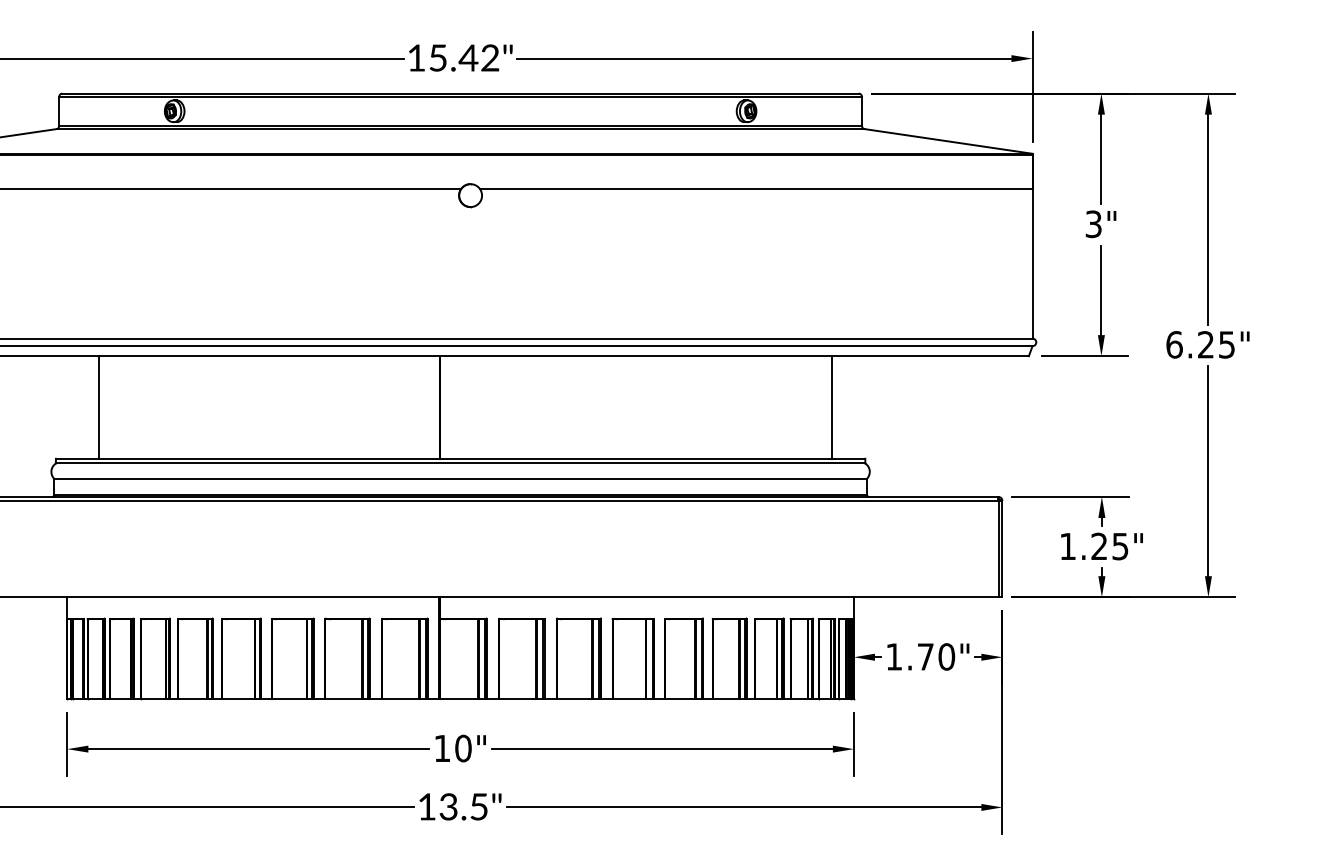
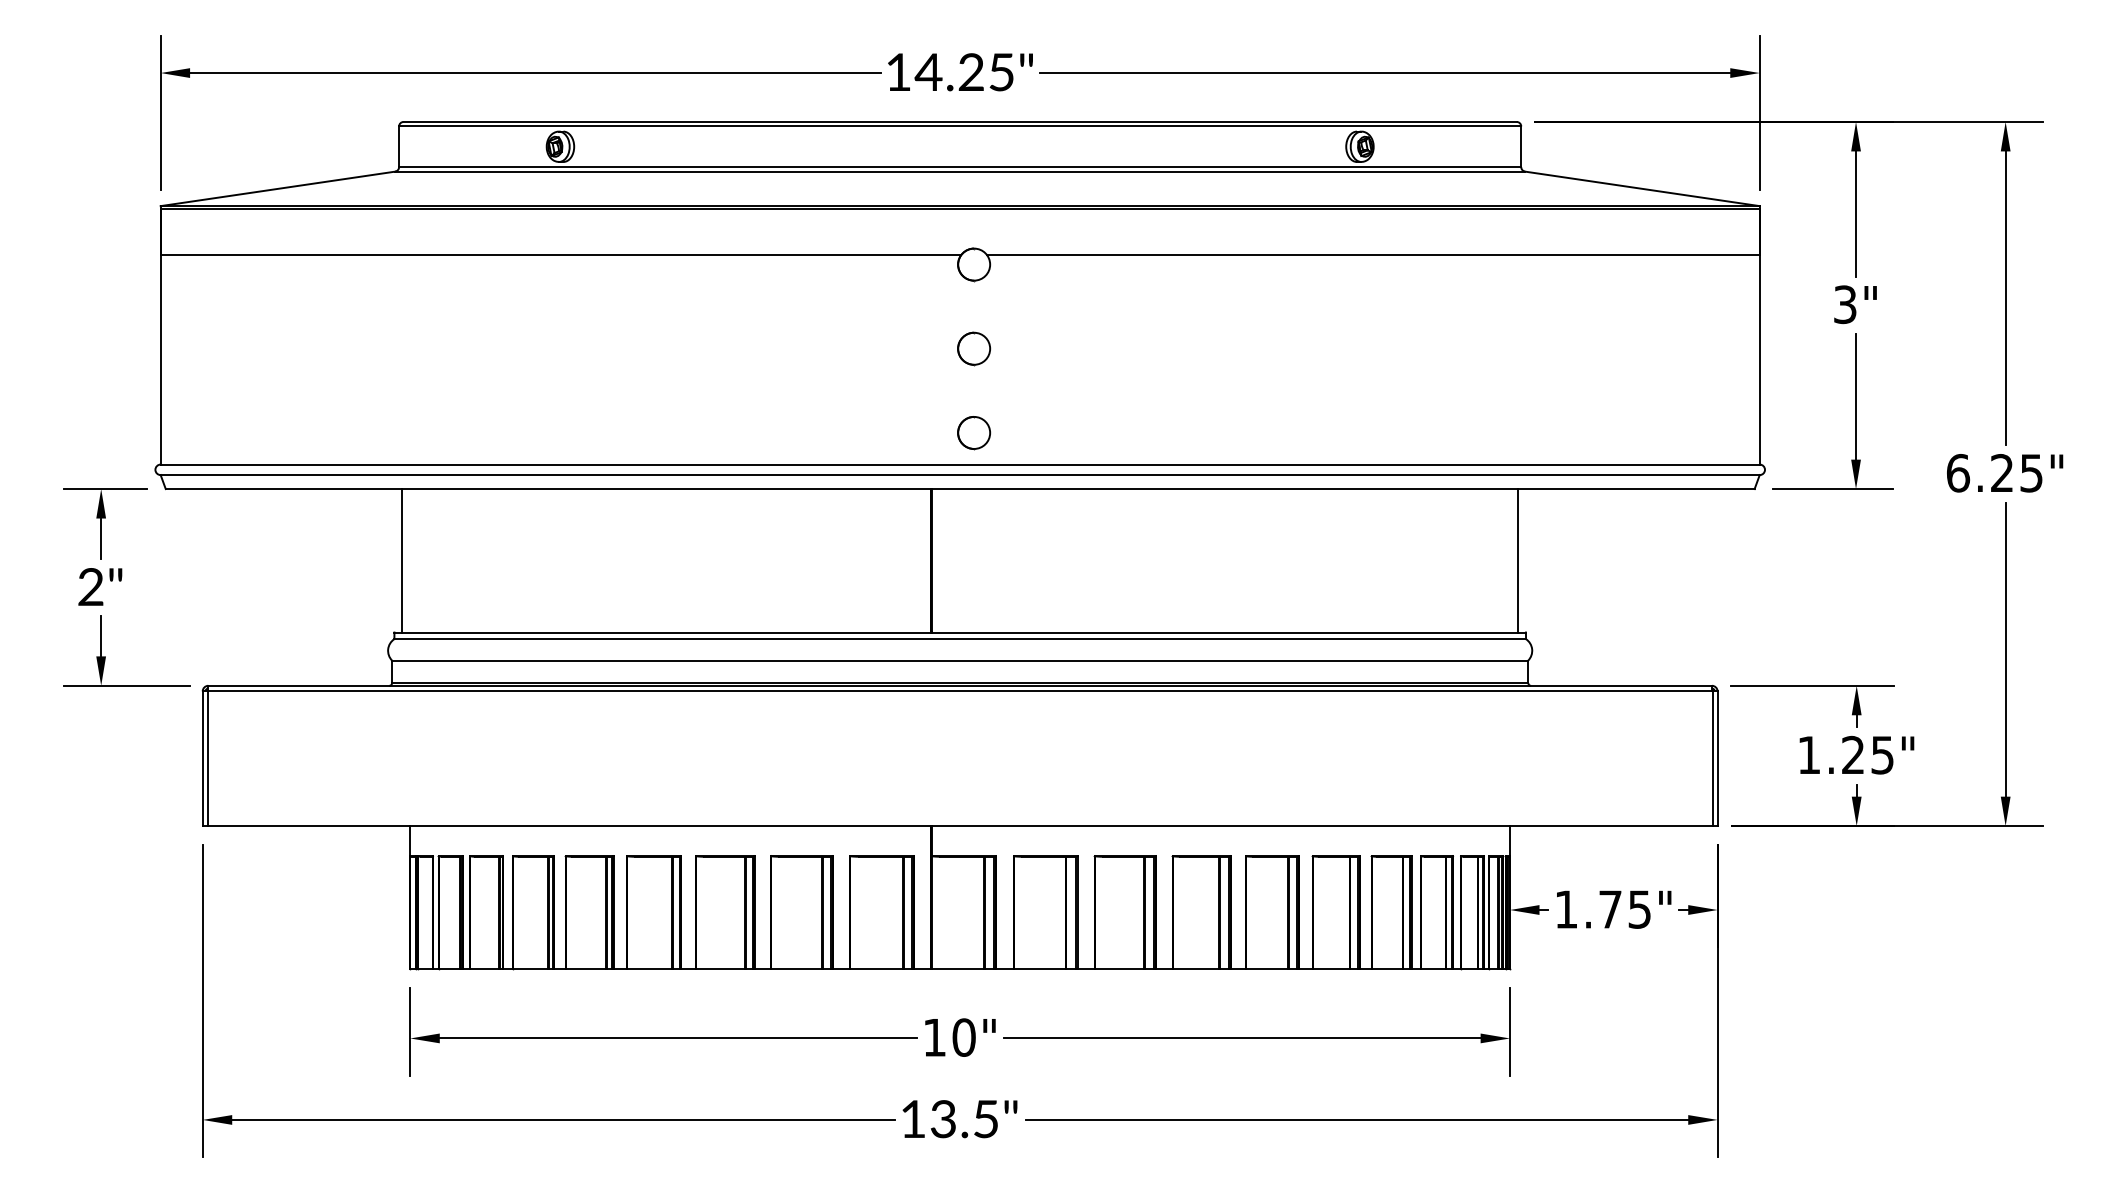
text: (462, 58) -> (963, 72), 15.42" -> 14.25"
part: (470, 255) -> (974, 348), added
part: (470, 316) -> (974, 433), added
line: (98, 407) -> (401, 560), moved
line: (832, 407) -> (1518, 560), moved
text: (946, 656) -> (1639, 909), 1.70" -> 1.75"

